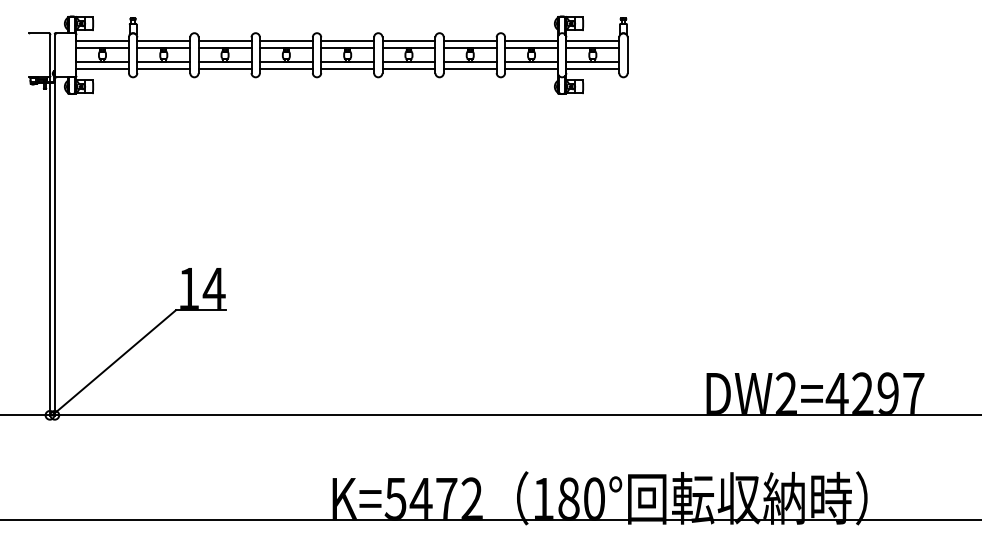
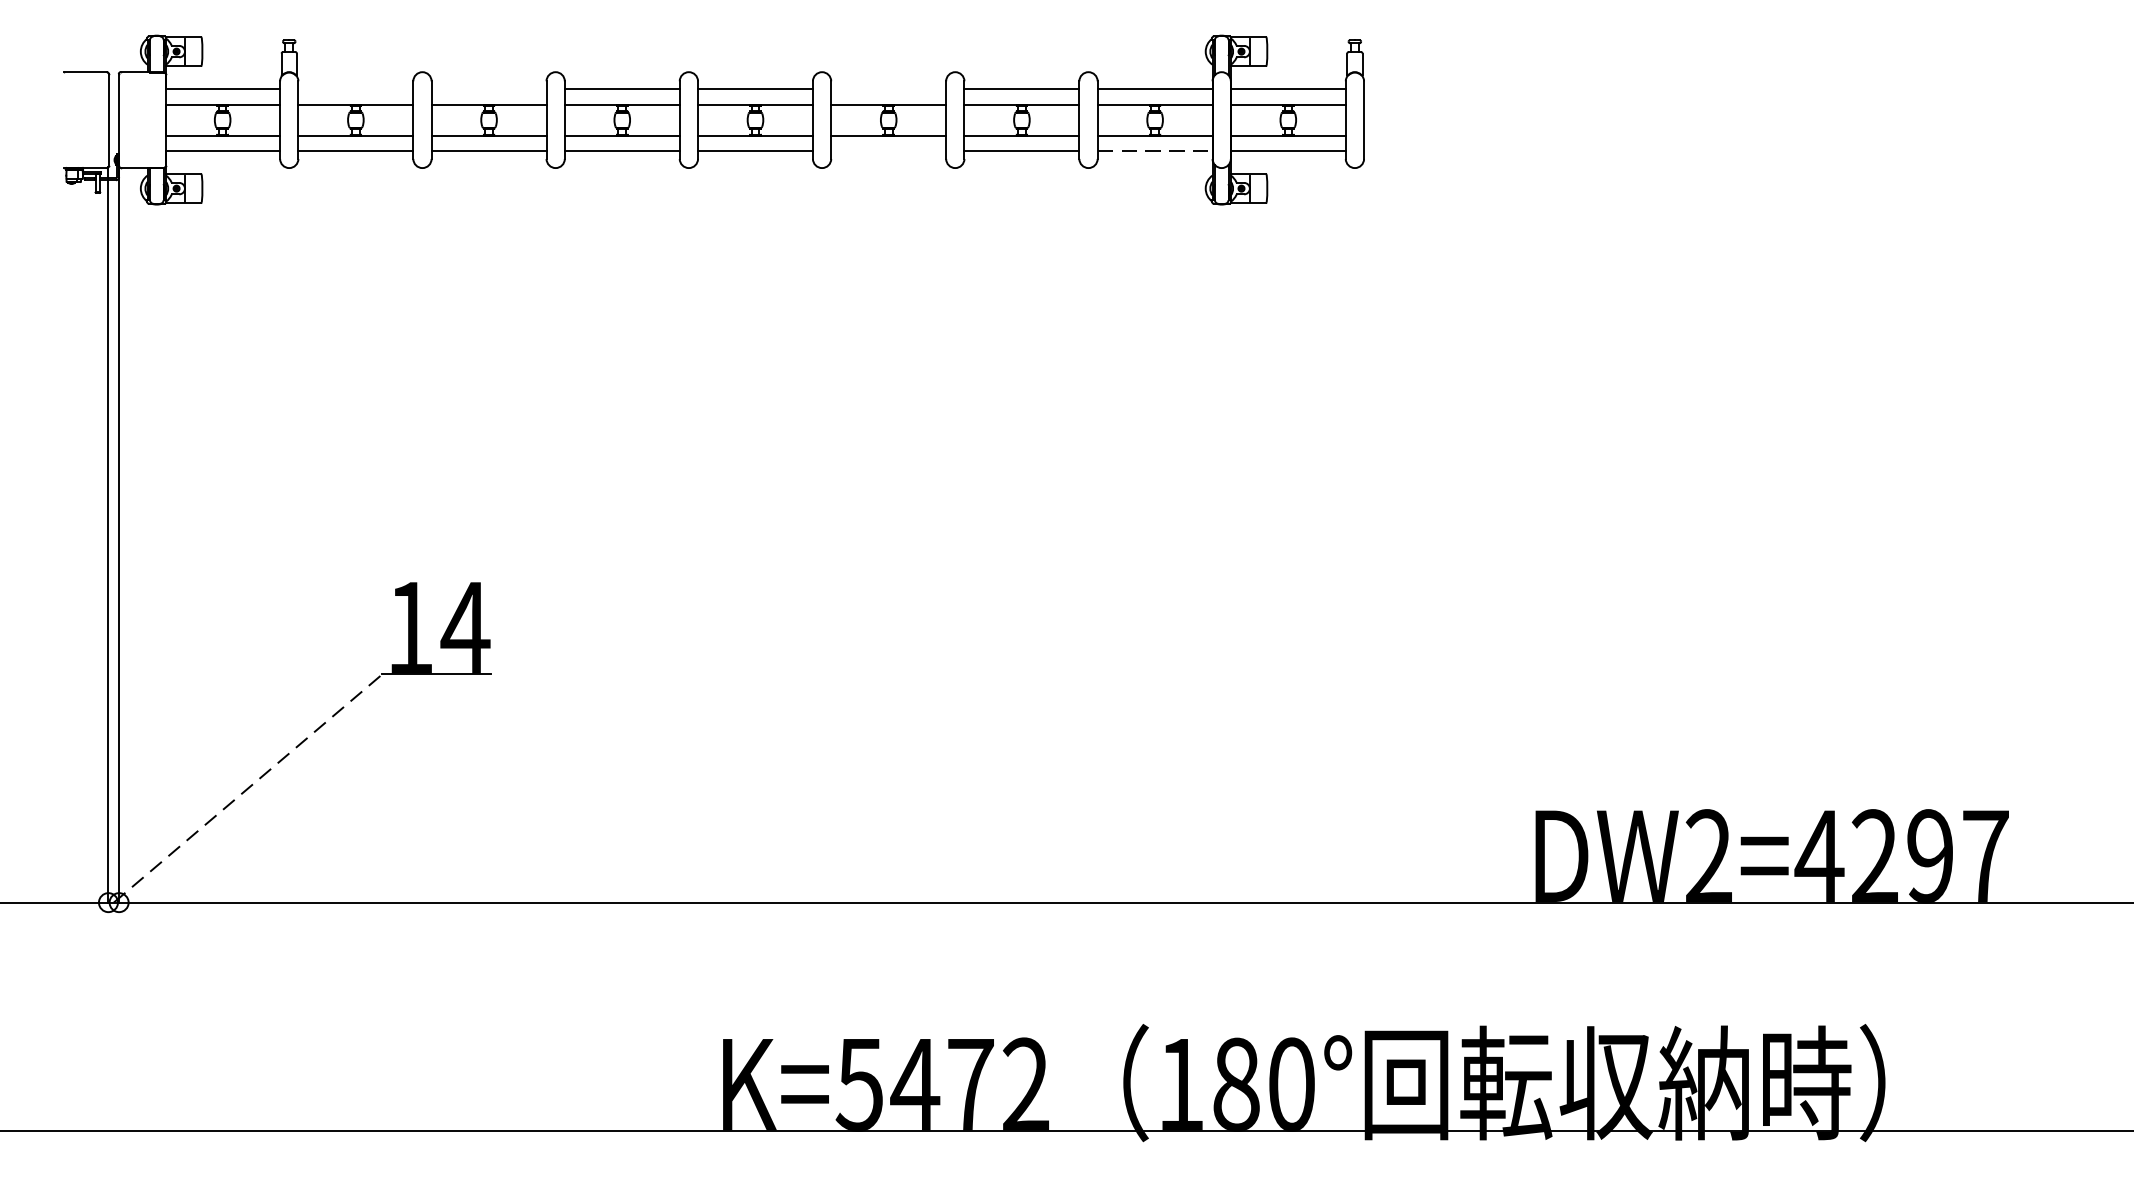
line: (163, 41) -> (355, 90), removed
line: (224, 41) -> (487, 90), removed
line: (408, 41) -> (887, 90), removed
line: (408, 69) -> (887, 151), removed
line: (532, 69) -> (1157, 151), solid -> dashed
line: (114, 362) -> (248, 787), solid -> dashed

